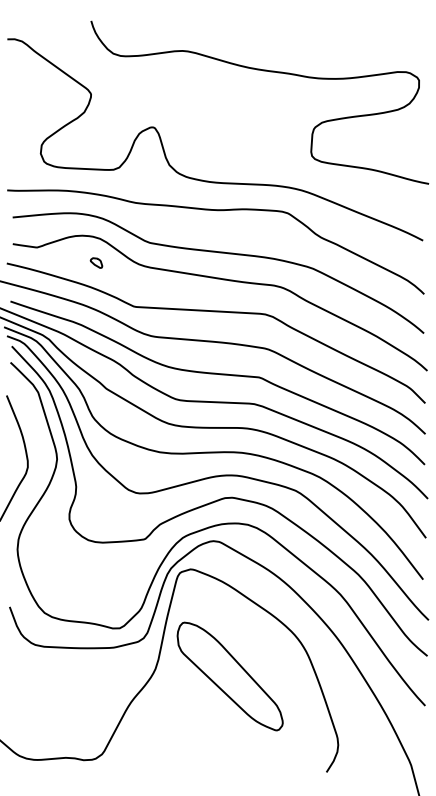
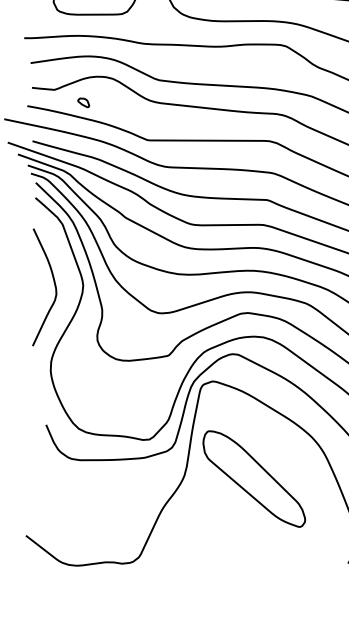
part: (96, 262) -> (83, 102), moved

